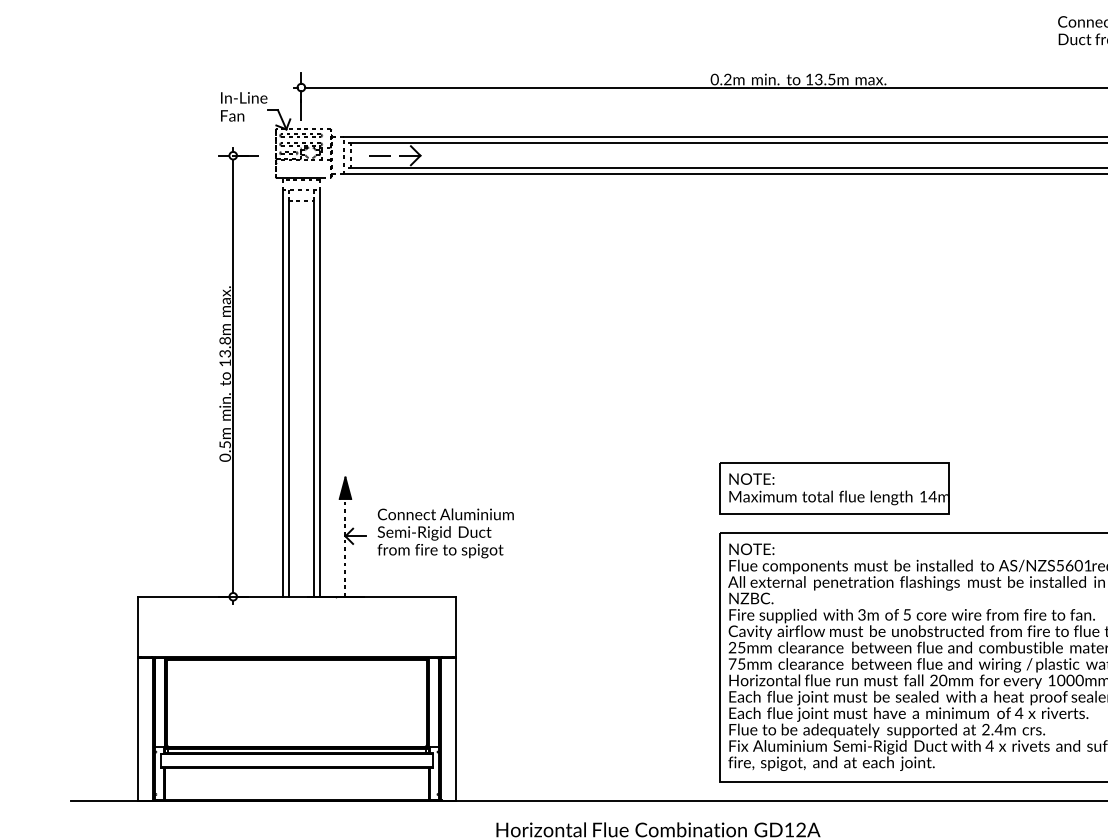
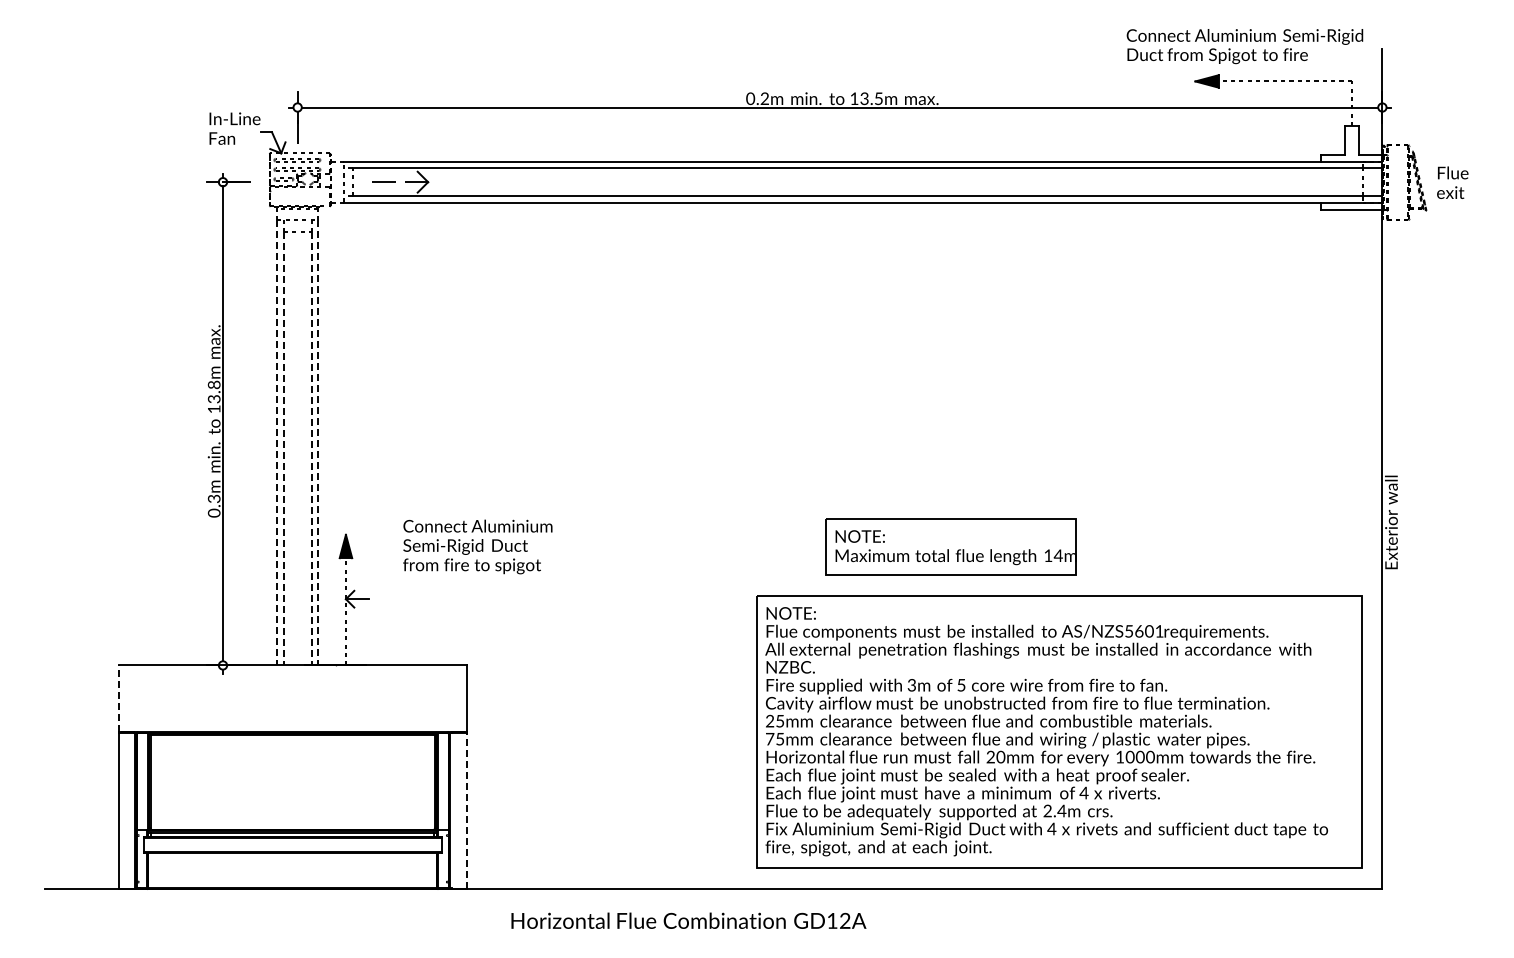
line: (282, 393) -> (277, 442), solid -> dashed
line: (320, 393) -> (318, 442), solid -> dashed
line: (288, 398) -> (283, 448), solid -> dashed
line: (314, 398) -> (311, 448), solid -> dashed
text: (224, 444) -> (213, 498), 0.5m -> 0.3m
part: (834, 488) -> (950, 546), moved
text: (445, 532) -> (477, 546), moved
line: (137, 626) -> (118, 698), solid -> dashed
line: (455, 729) -> (466, 810), solid -> dashed

